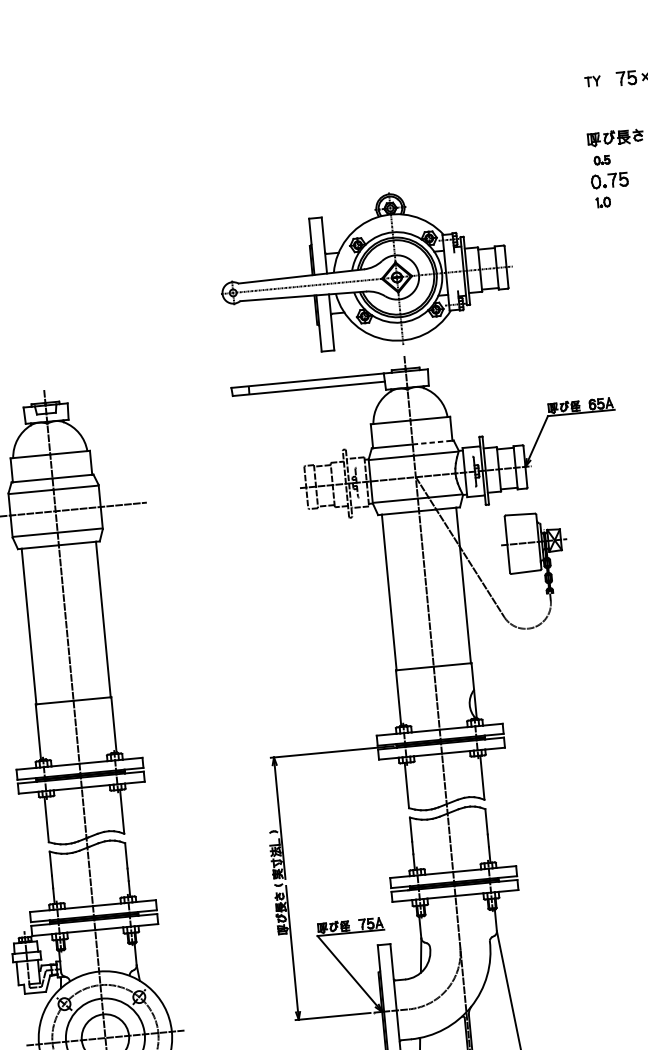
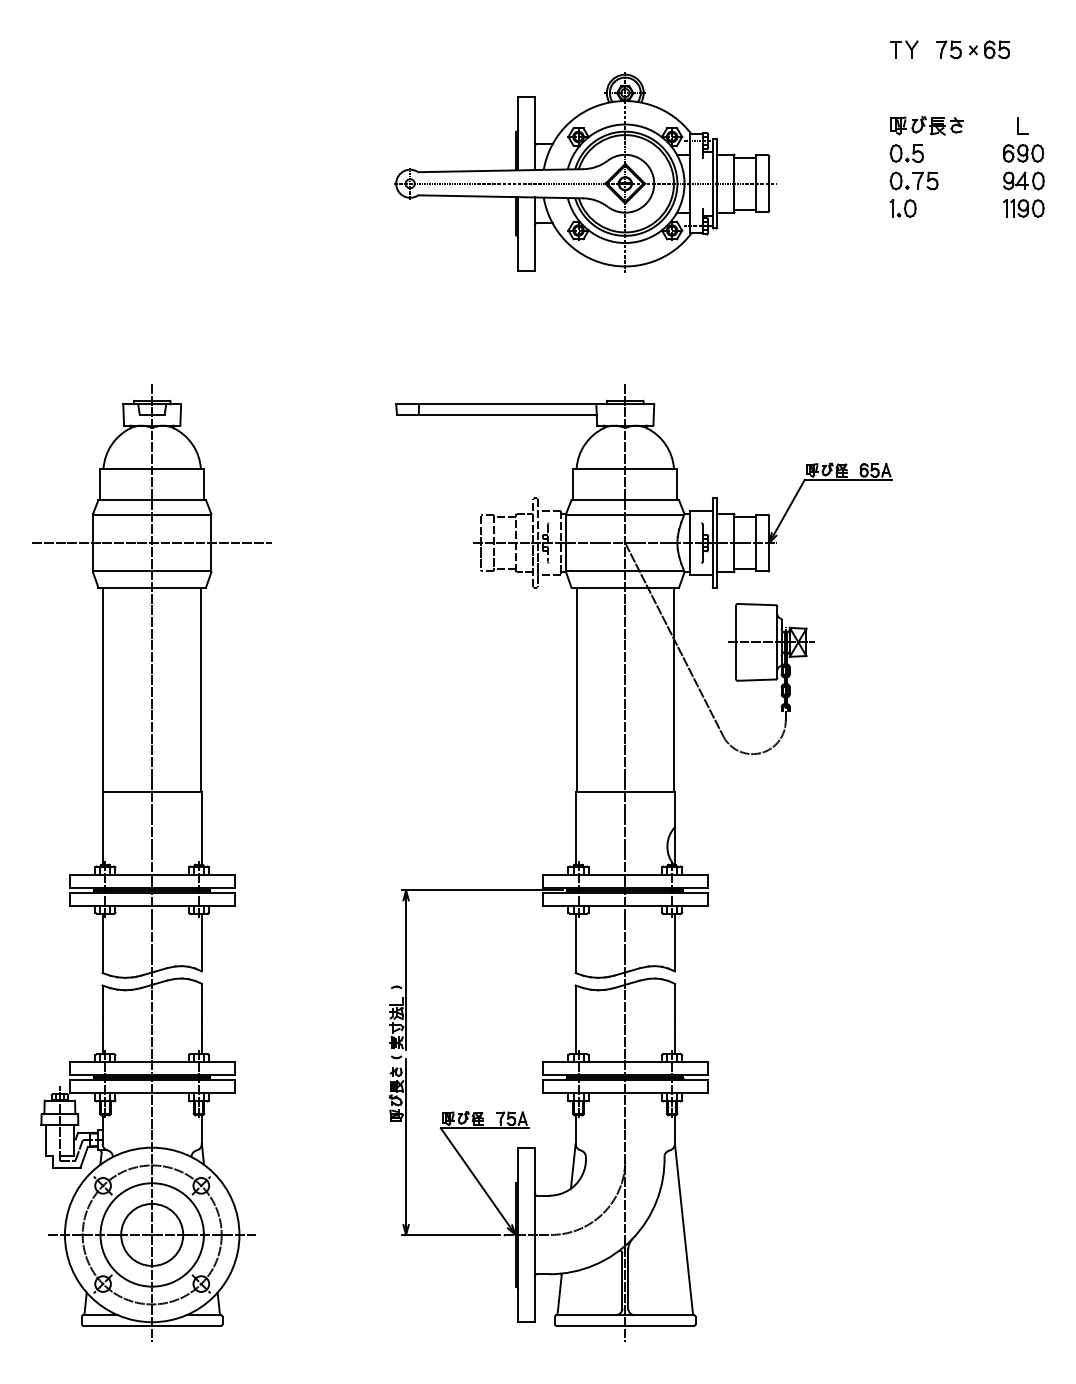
part: (592, 81) -> (904, 49), size x1.43
part: (601, 160) -> (906, 153), size x1.67
part: (602, 202) -> (902, 208), size x1.43
part: (365, 271) -> (585, 172), moved
line: (432, 442) -> (651, 500), dashed -> solid

